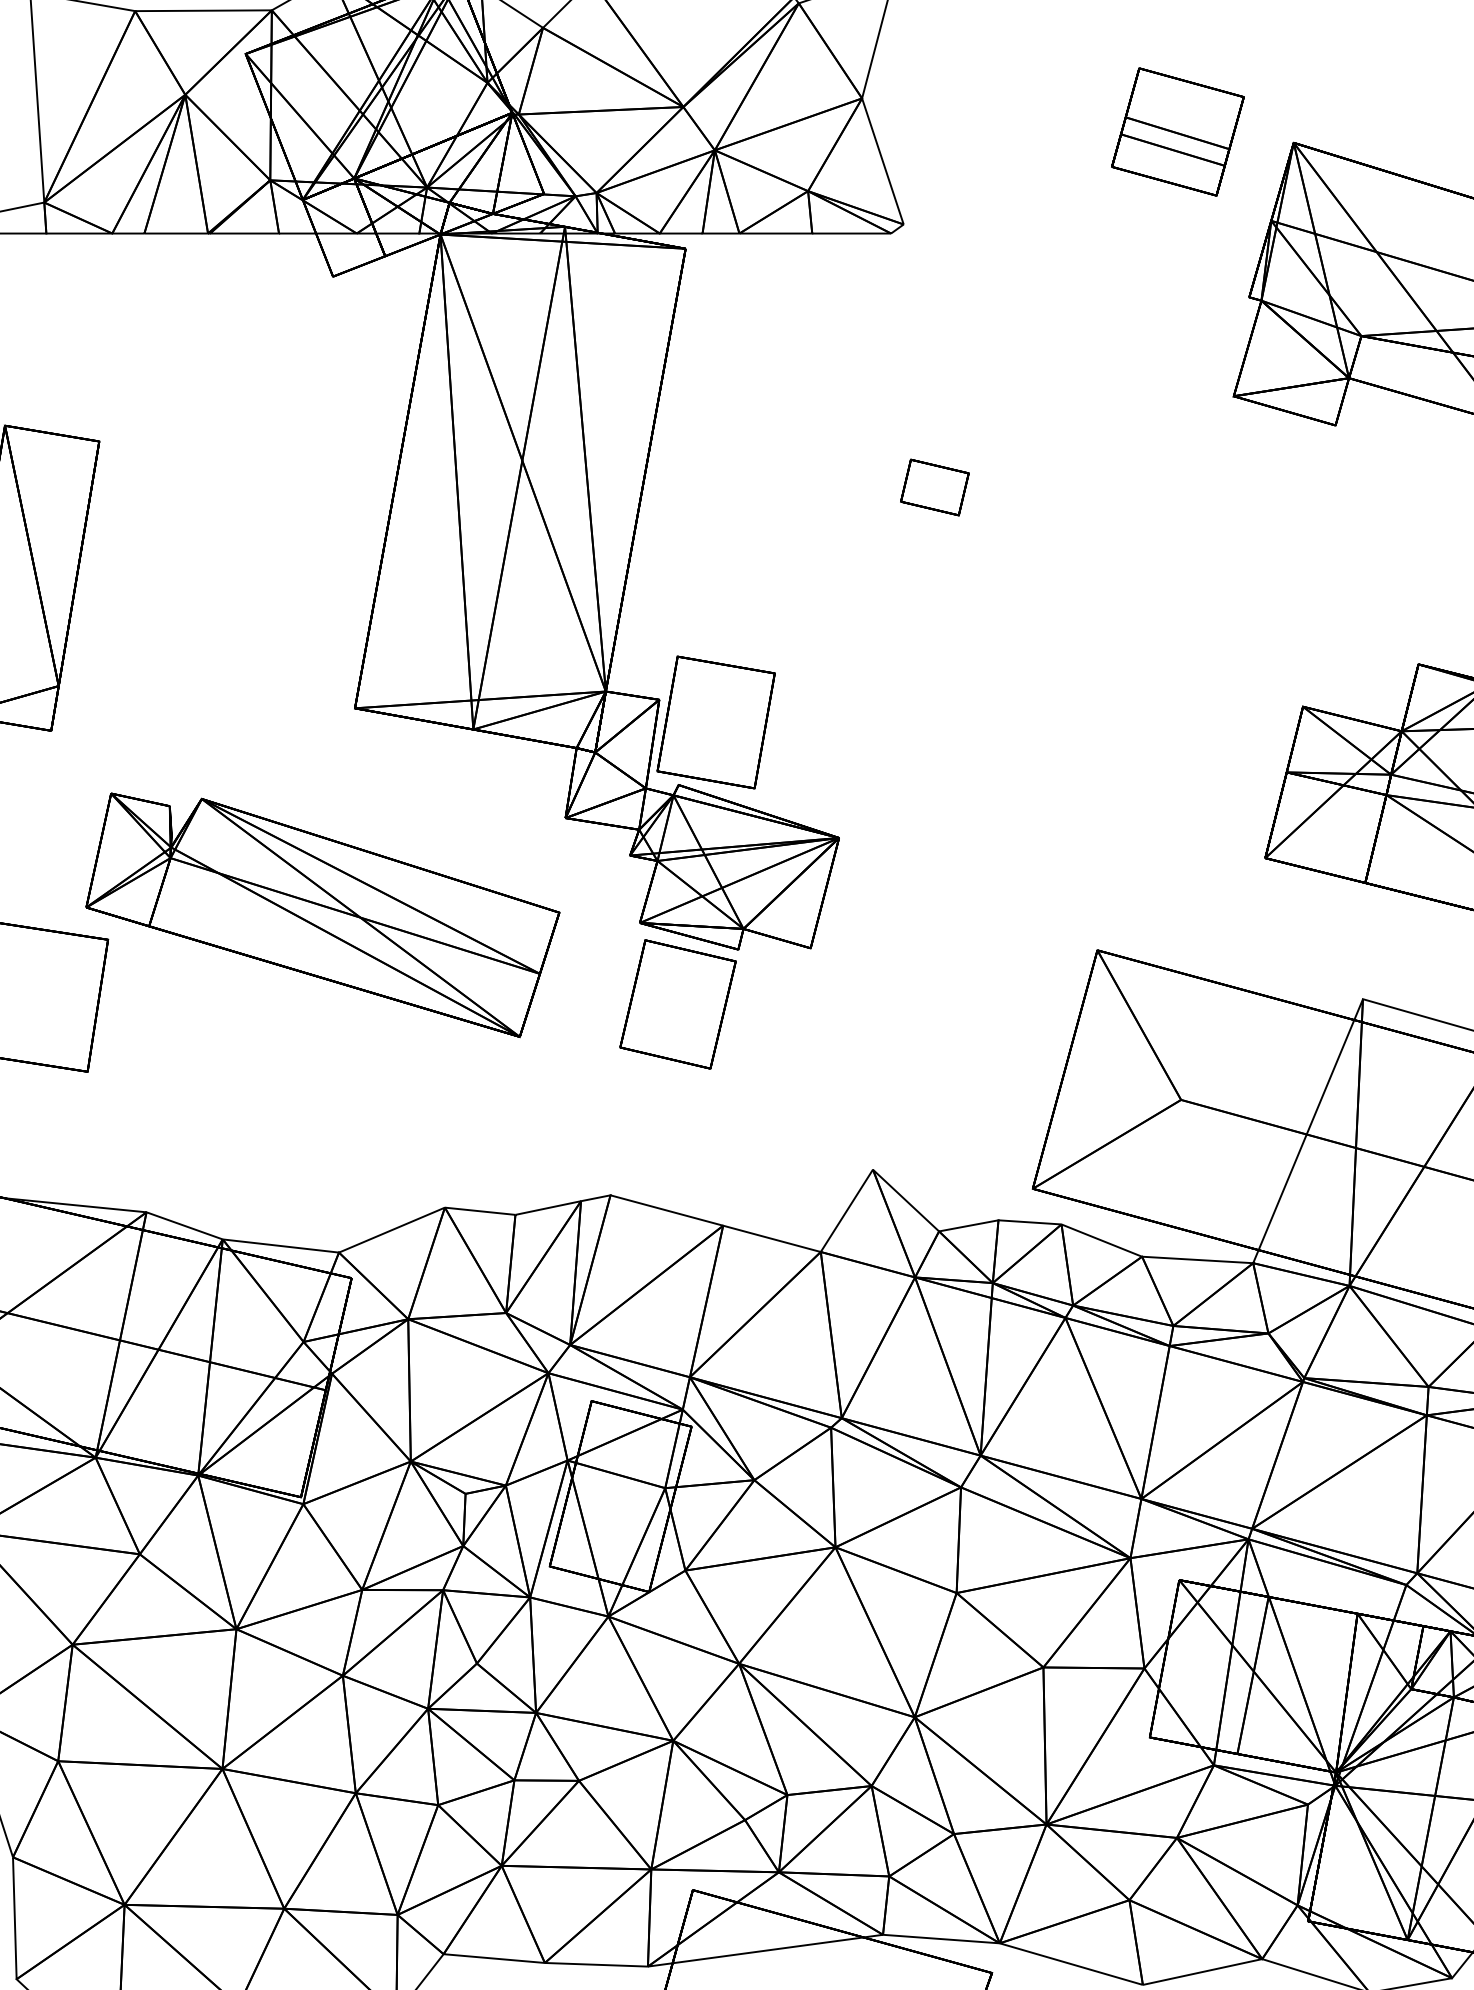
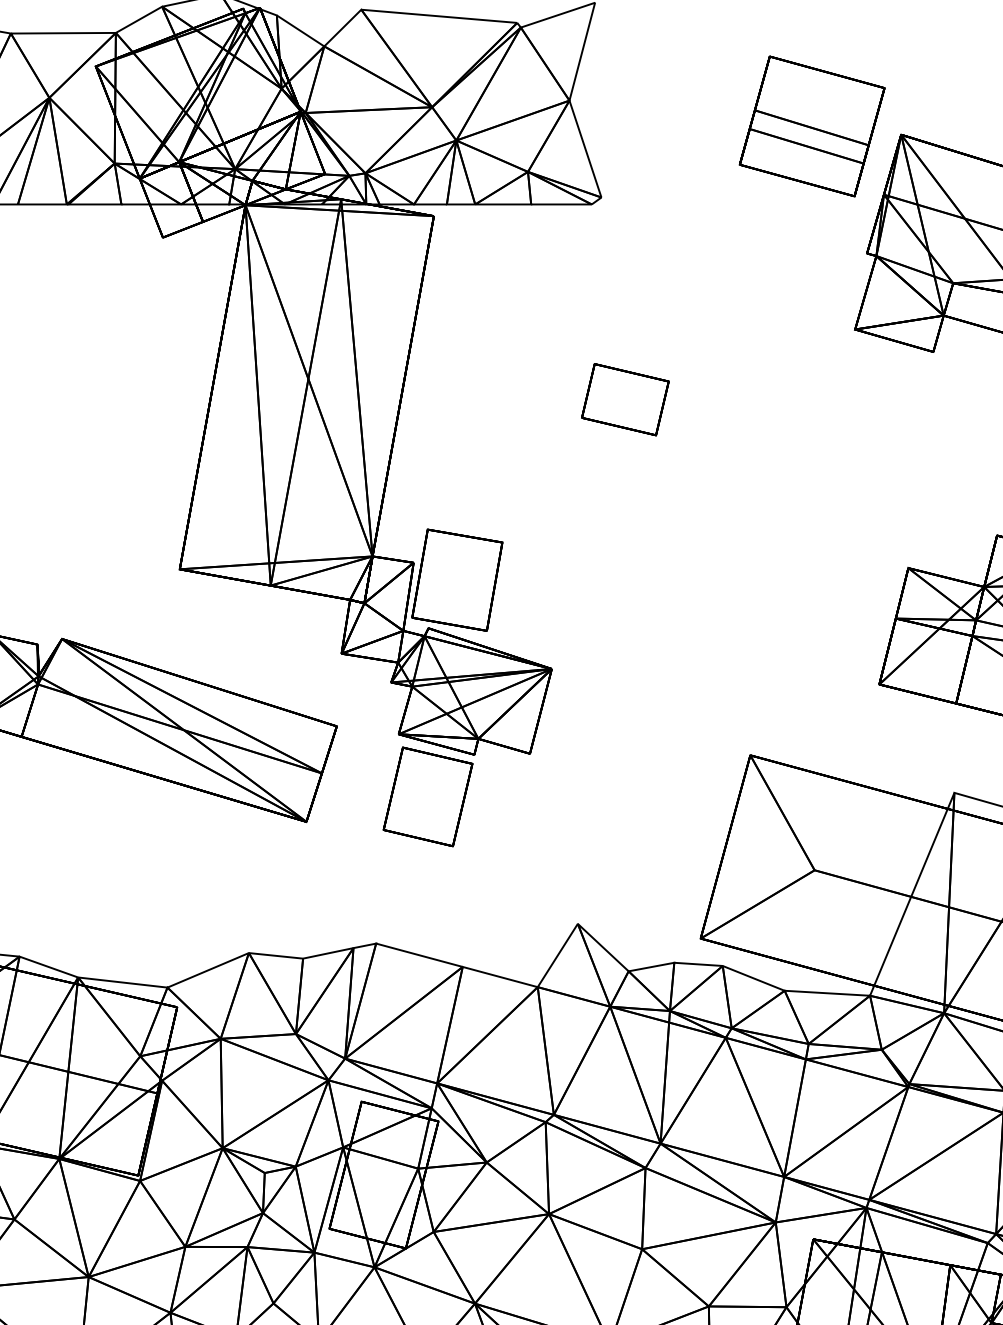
part: (1177, 131) -> (811, 126), size x1.43
part: (934, 487) -> (625, 399), size x1.67

